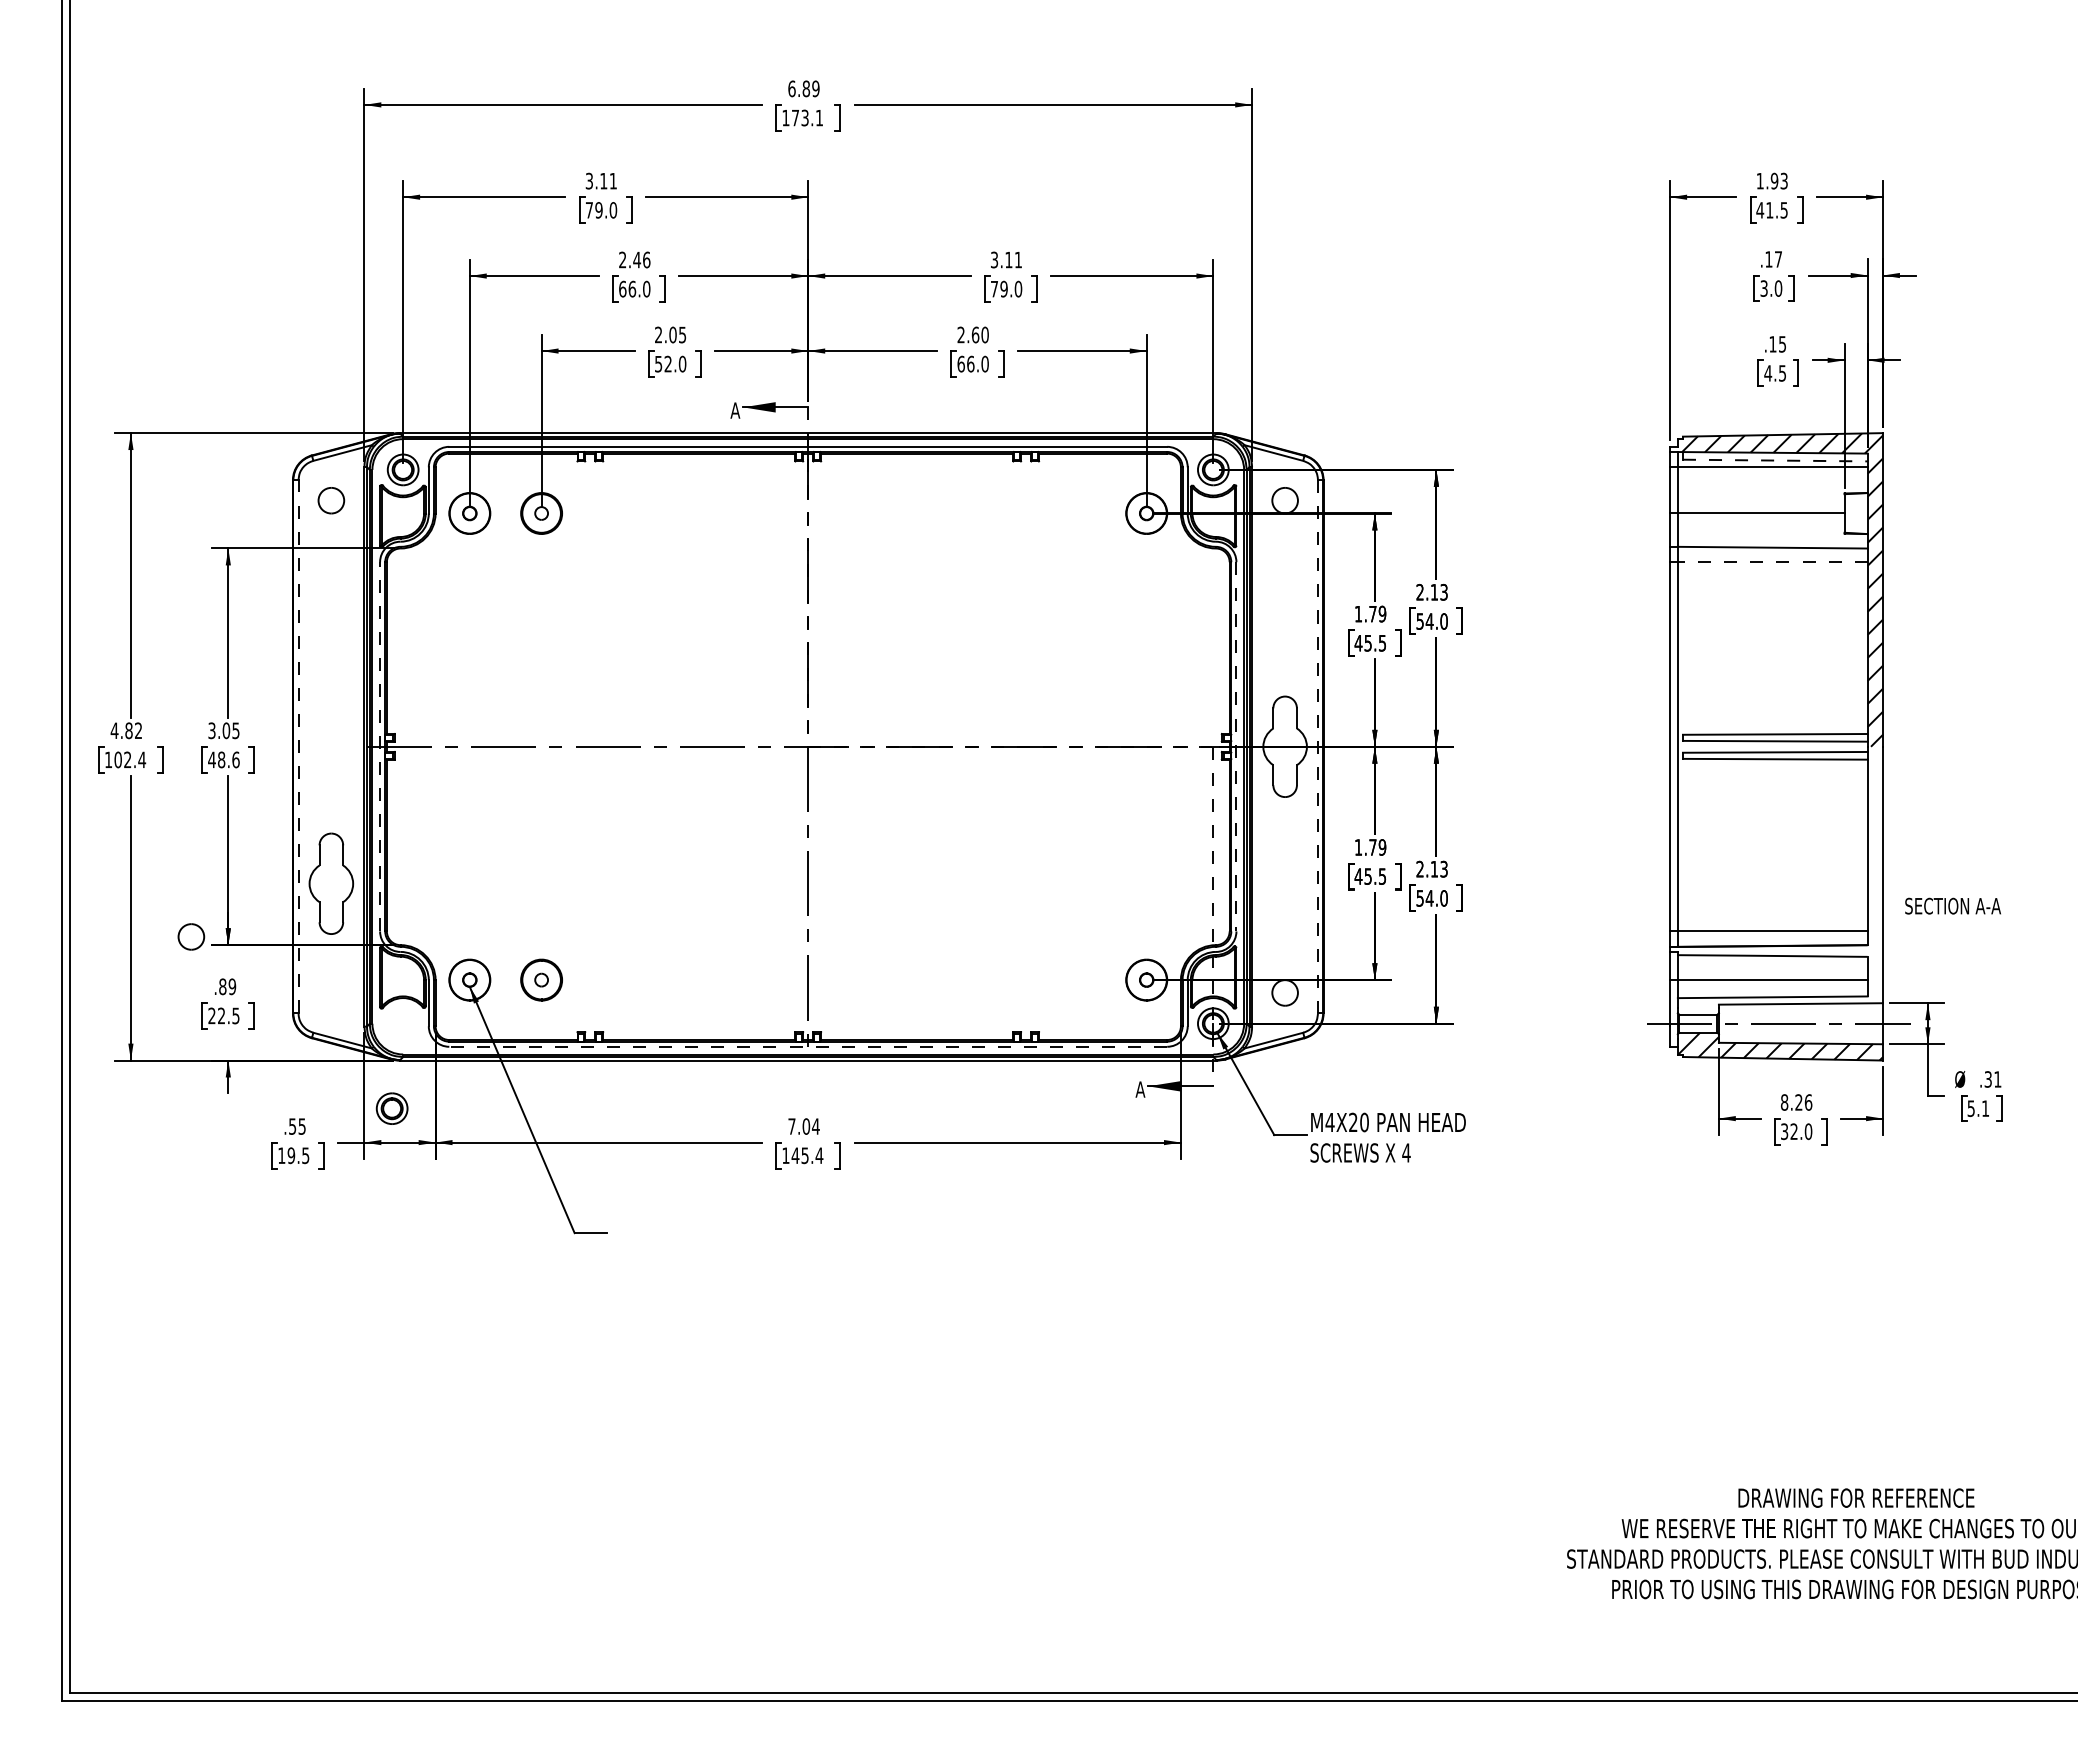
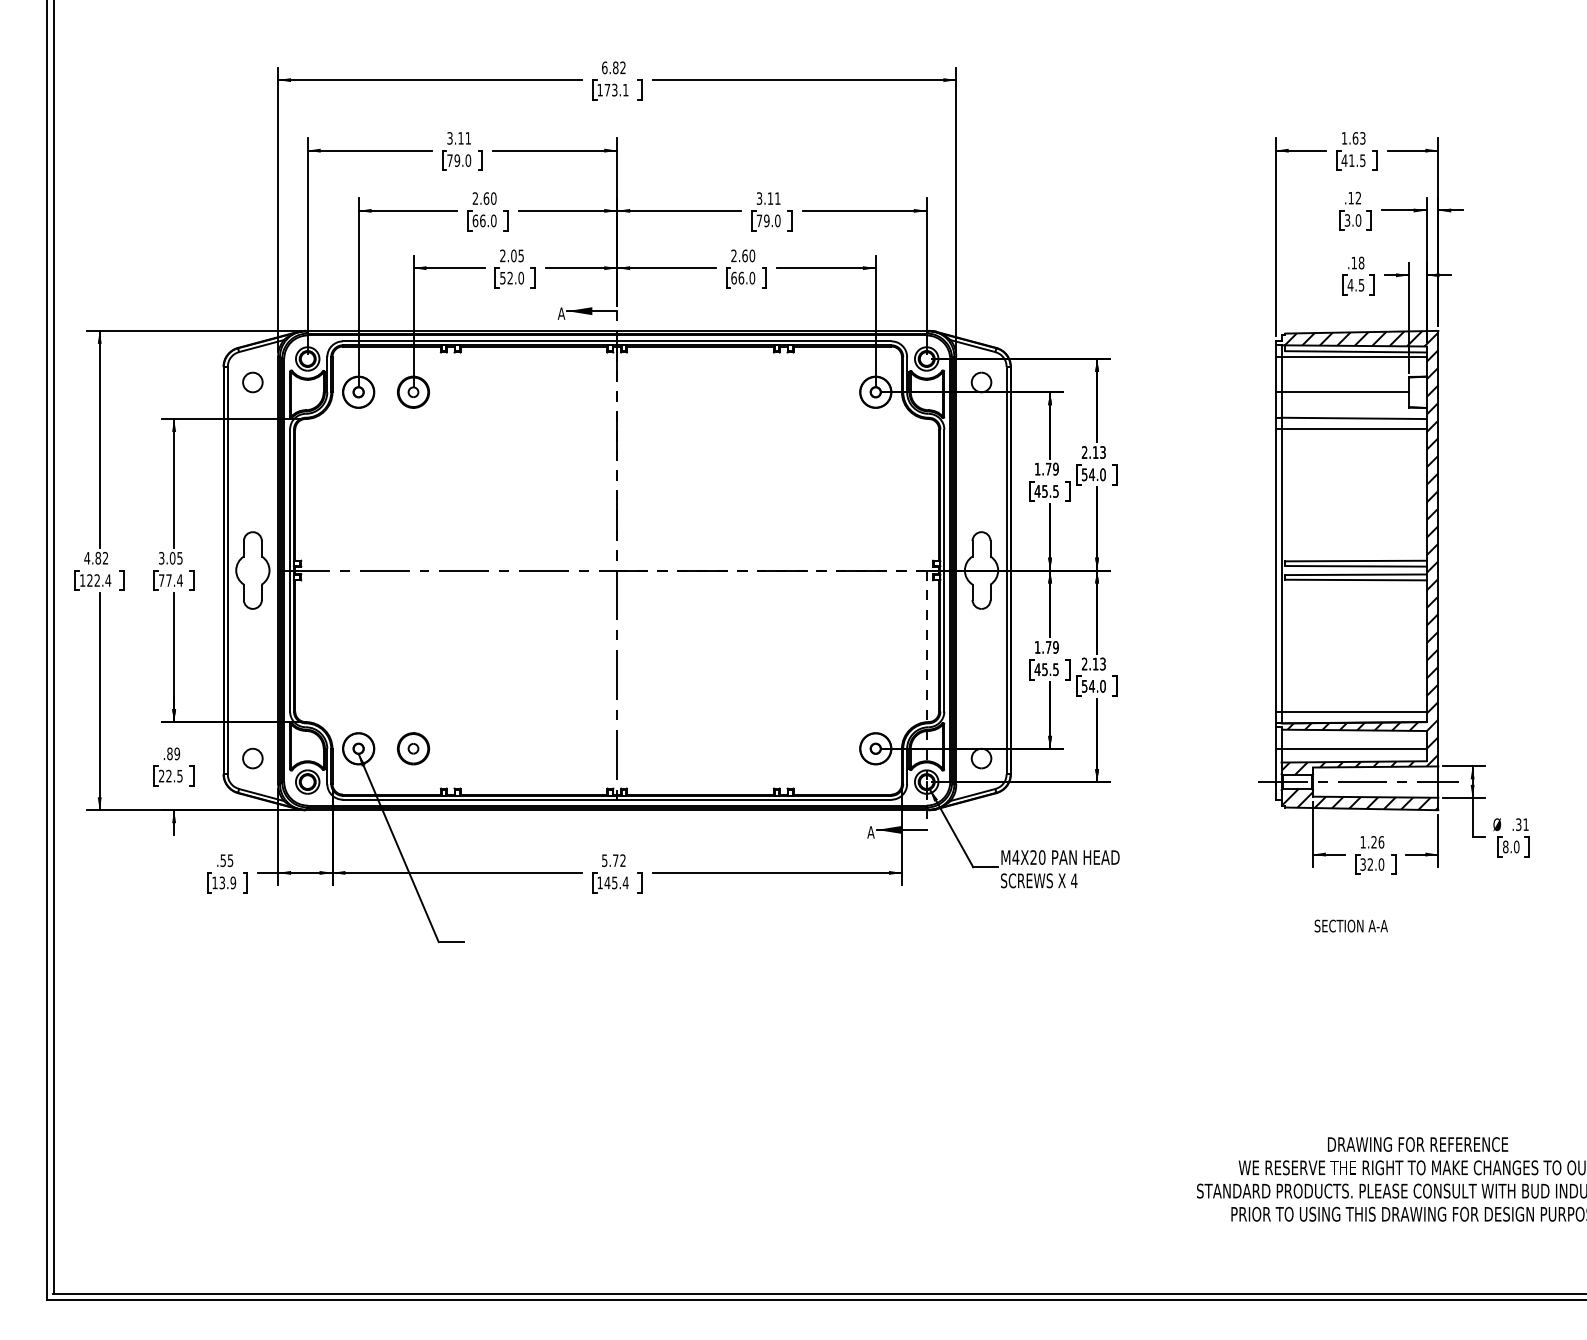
text: (815, 88) -> (622, 67), 6.89 -> 6.82
text: (1774, 180) -> (1355, 137), 1.93 -> 1.63
text: (641, 259) -> (489, 198), 2.46 -> 2.60
text: (1777, 259) -> (1357, 198), .17 -> .12
text: (1782, 344) -> (1361, 263), .15 -> .18
line: (1775, 460) -> (1356, 351), dashed -> solid
line: (1772, 562) -> (1353, 429), dashed -> solid
line: (298, 746) -> (227, 570), dashed -> solid
line: (380, 746) -> (290, 570), dashed -> solid
line: (1236, 746) -> (944, 570), dashed -> solid
line: (1317, 746) -> (1006, 570), dashed -> solid
text: (117, 759) -> (89, 580), 102.4 -> 122.4
text: (223, 759) -> (170, 580), 48.6 -> 77.4
hatch: (1776, 880) -> (1356, 672), added
part: (331, 883) -> (252, 570), moved
text: (1952, 905) -> (1350, 925), moved
part: (191, 936) -> (252, 758), moved
line: (808, 1046) -> (617, 799), dashed -> solid
text: (1784, 1102) -> (1363, 842), 8.26 -> 1.26
part: (391, 1108) -> (307, 781), moved
text: (1978, 1108) -> (1511, 846), 5.1 -> 8.0
text: (803, 1126) -> (613, 860), 7.04 -> 5.72
text: (298, 1155) -> (227, 882), 19.5 -> 13.9

